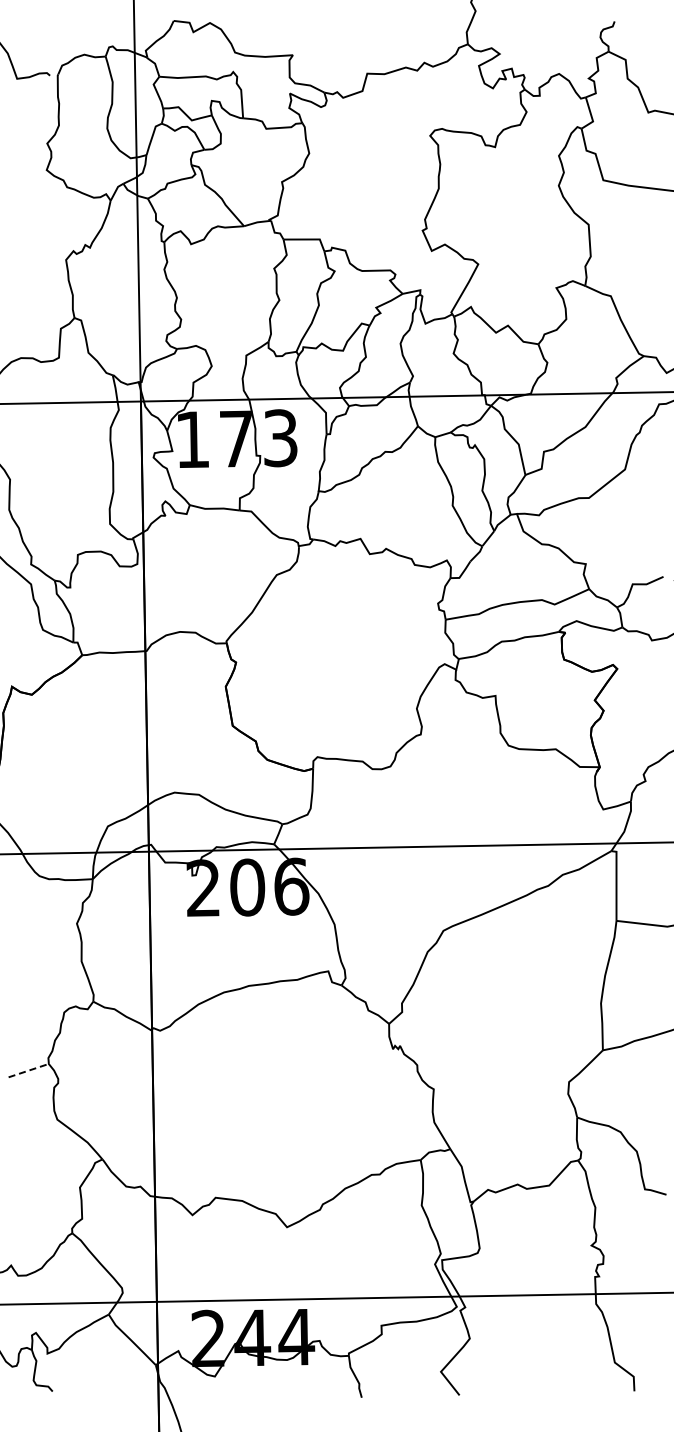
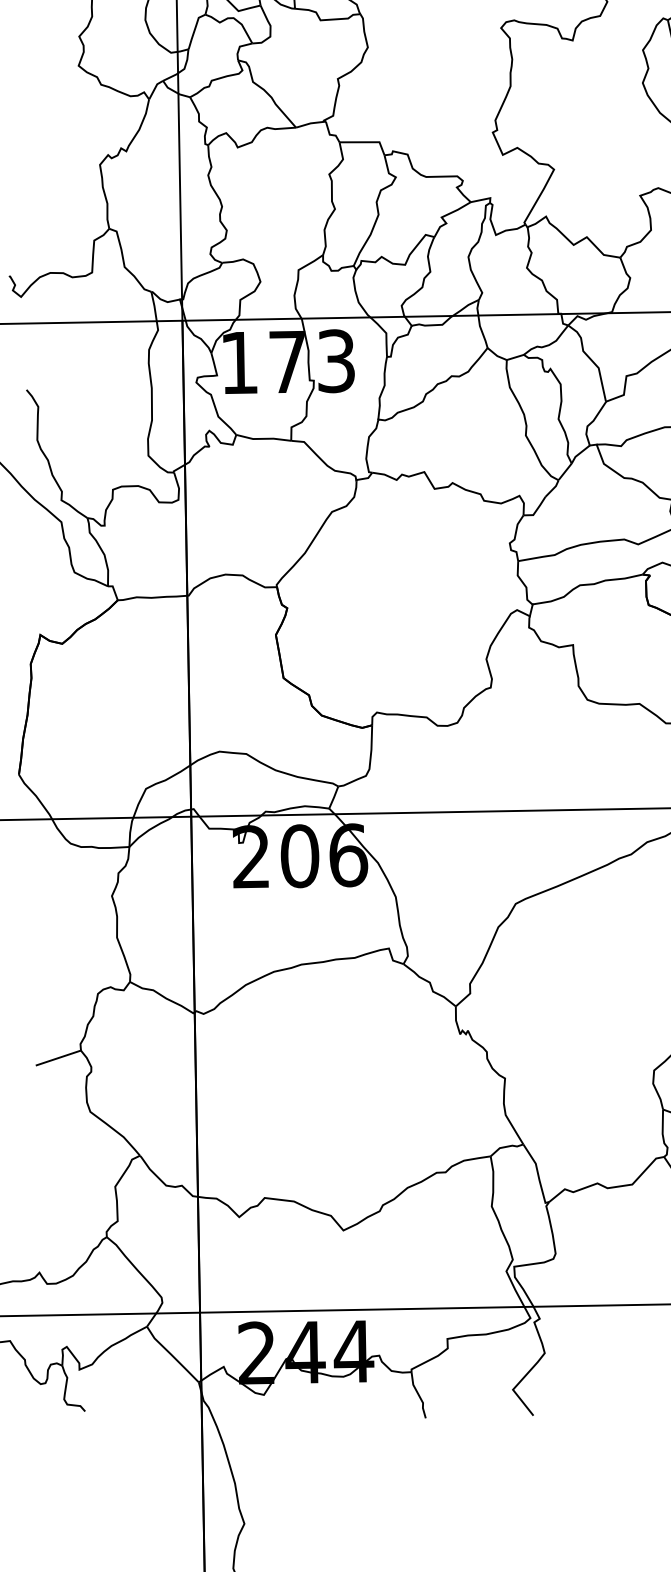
line: (29, 1070) -> (59, 1057), dashed -> solid

